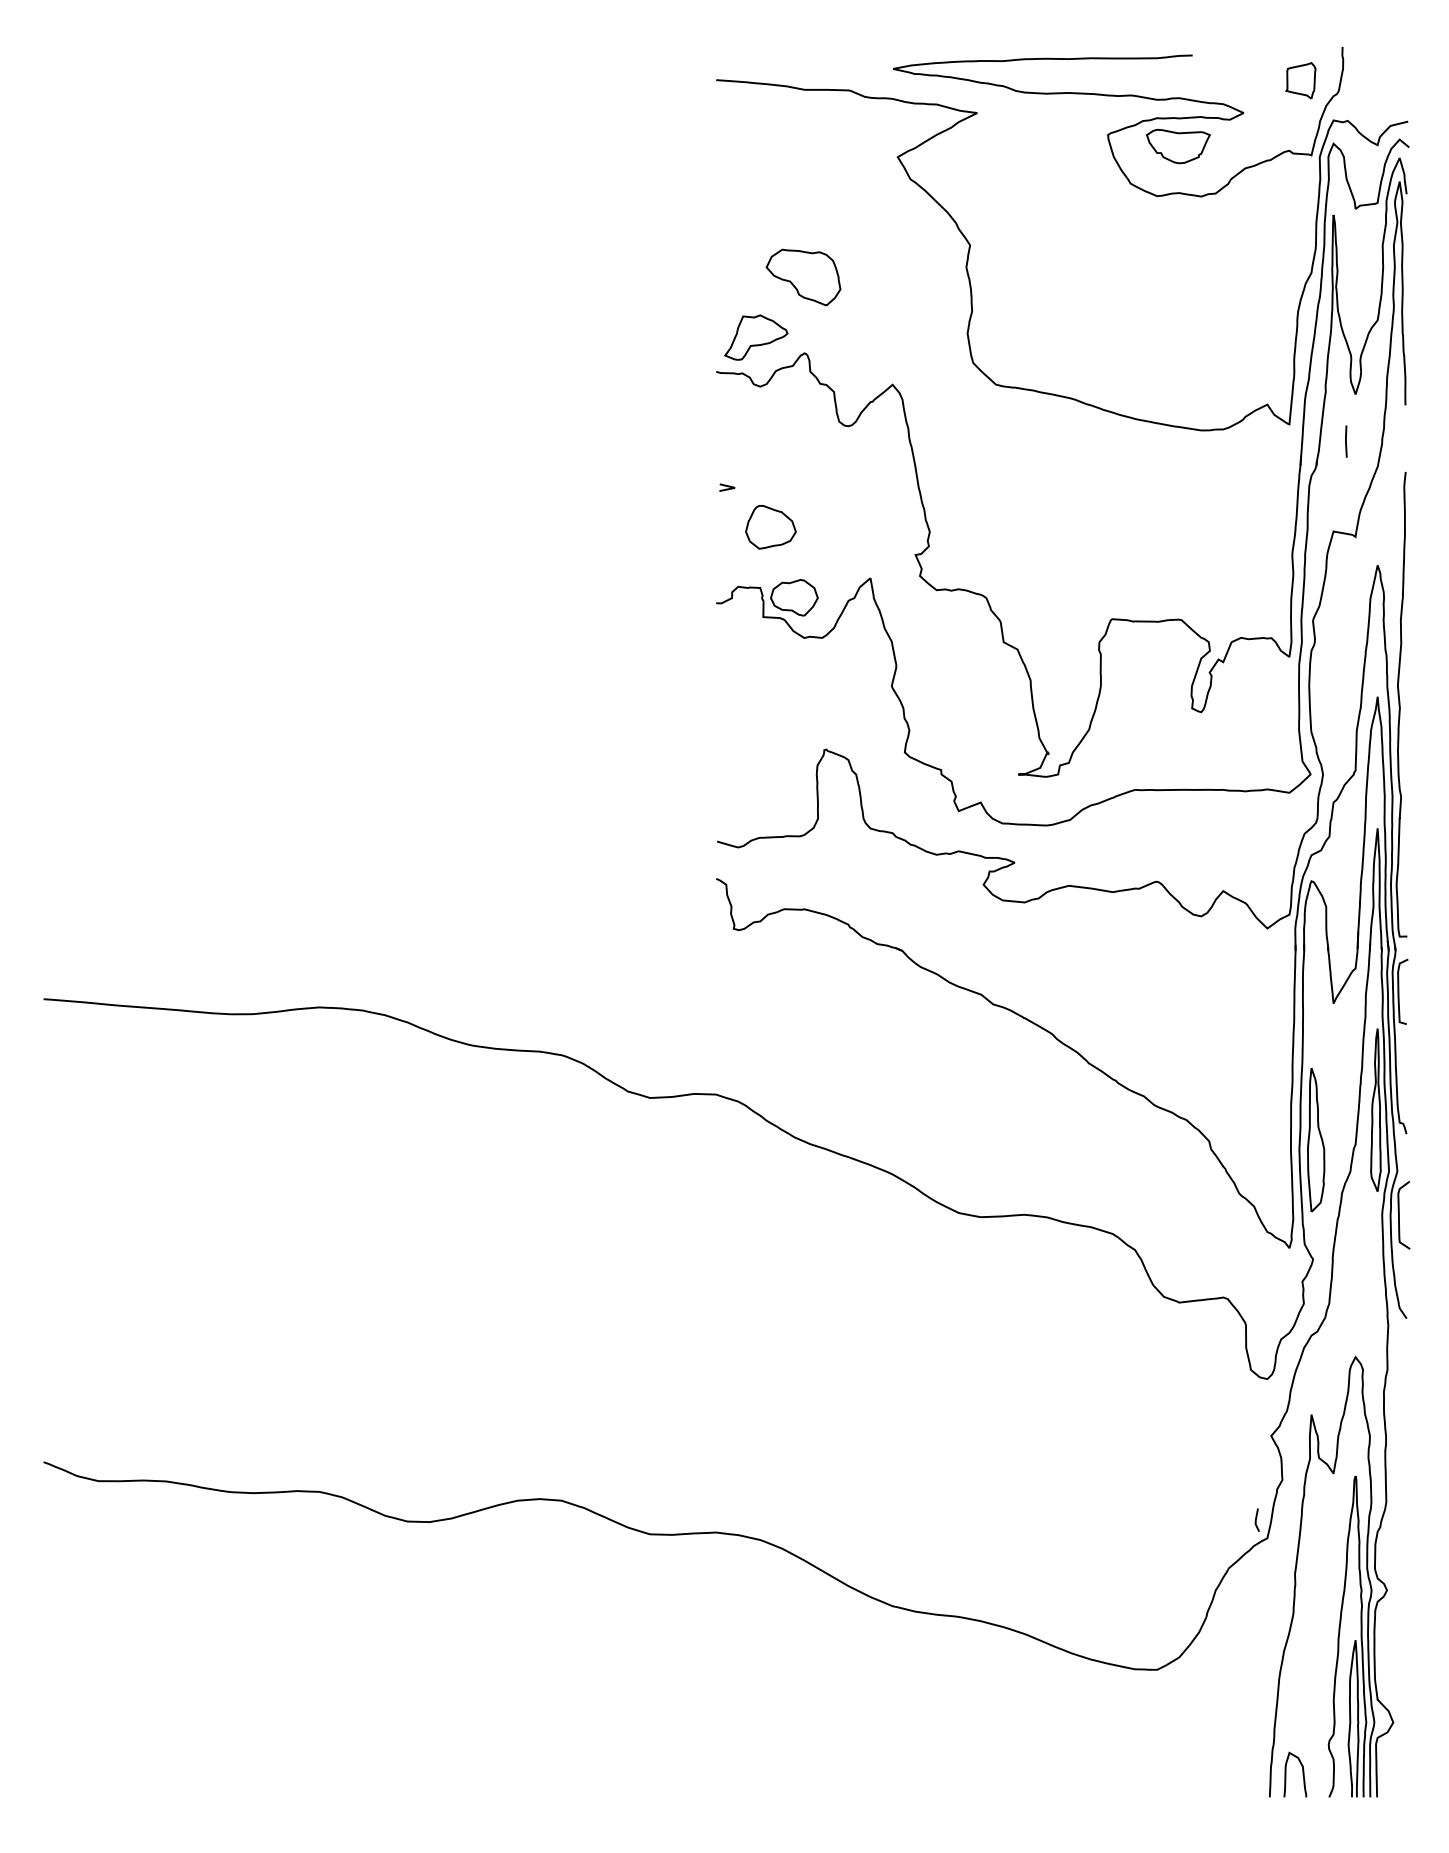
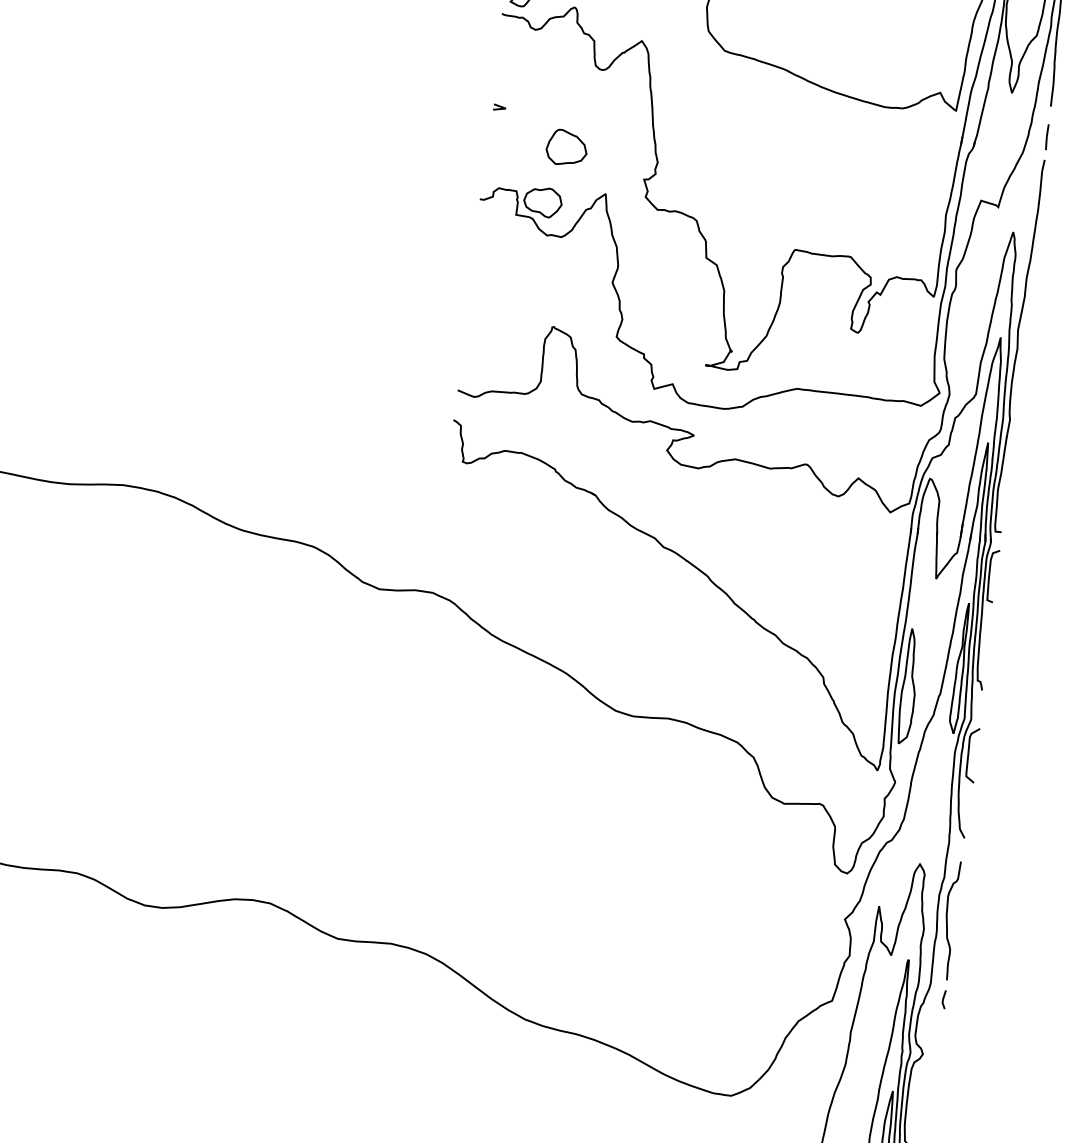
line: (1346, 441) -> (1047, 137), moved
part: (770, 527) -> (566, 148), moved
curve: (1397, 1421) -> (947, 919), added
line: (1256, 1519) -> (943, 999), moved

